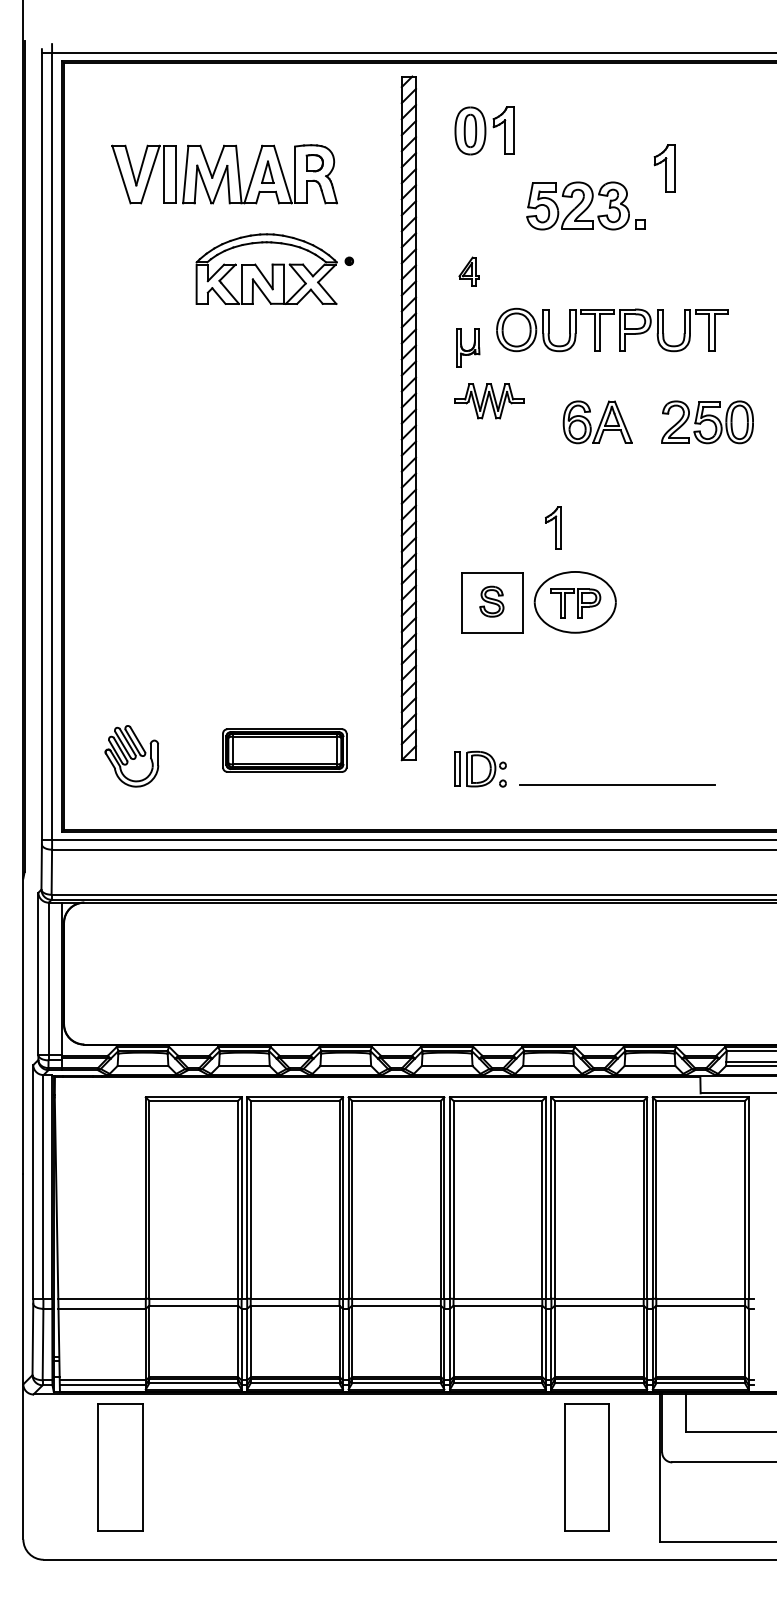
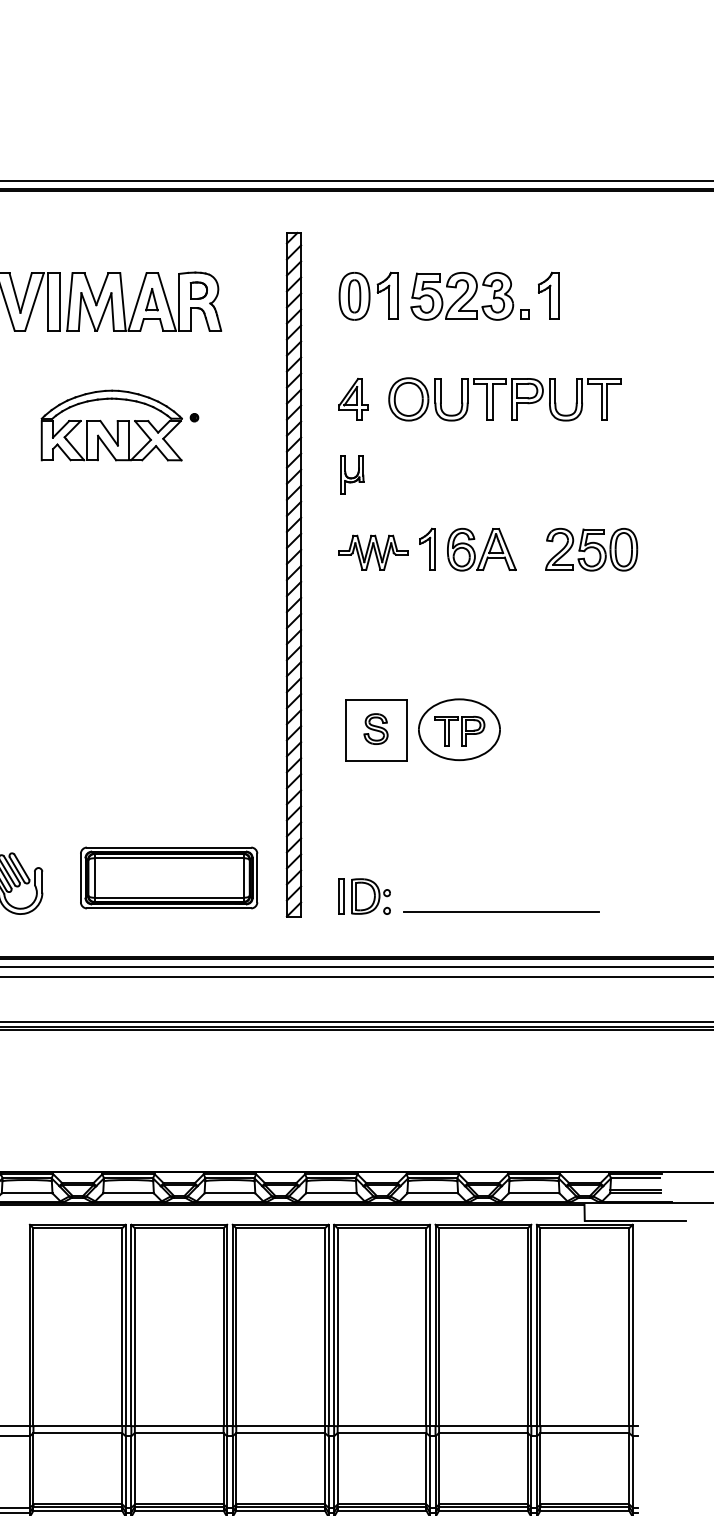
part: (484, 130) -> (368, 295), moved
part: (585, 205) -> (469, 295), moved
part: (274, 268) -> (119, 424), moved
part: (469, 271) -> (353, 398), size x1.43
part: (619, 329) -> (511, 398), moved
part: (489, 401) -> (373, 552), moved
part: (408, 418) -> (293, 574), moved
part: (553, 527) -> (427, 548), moved
part: (284, 750) -> (168, 877), size x1.43

